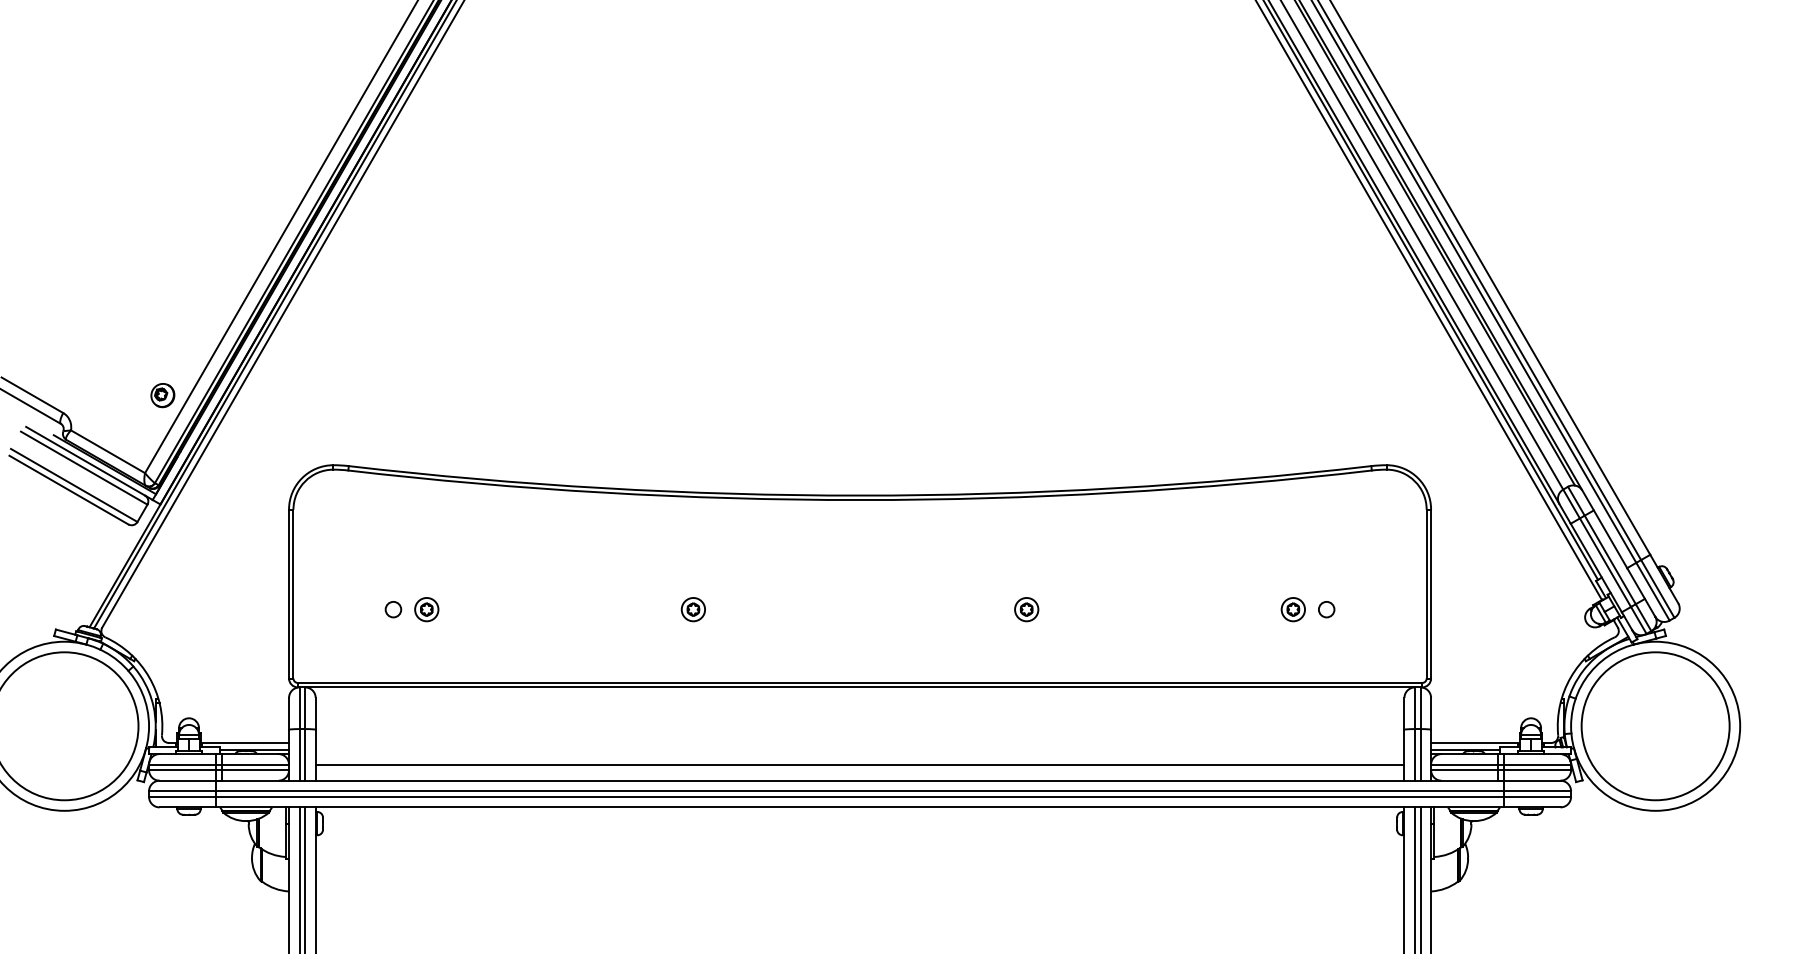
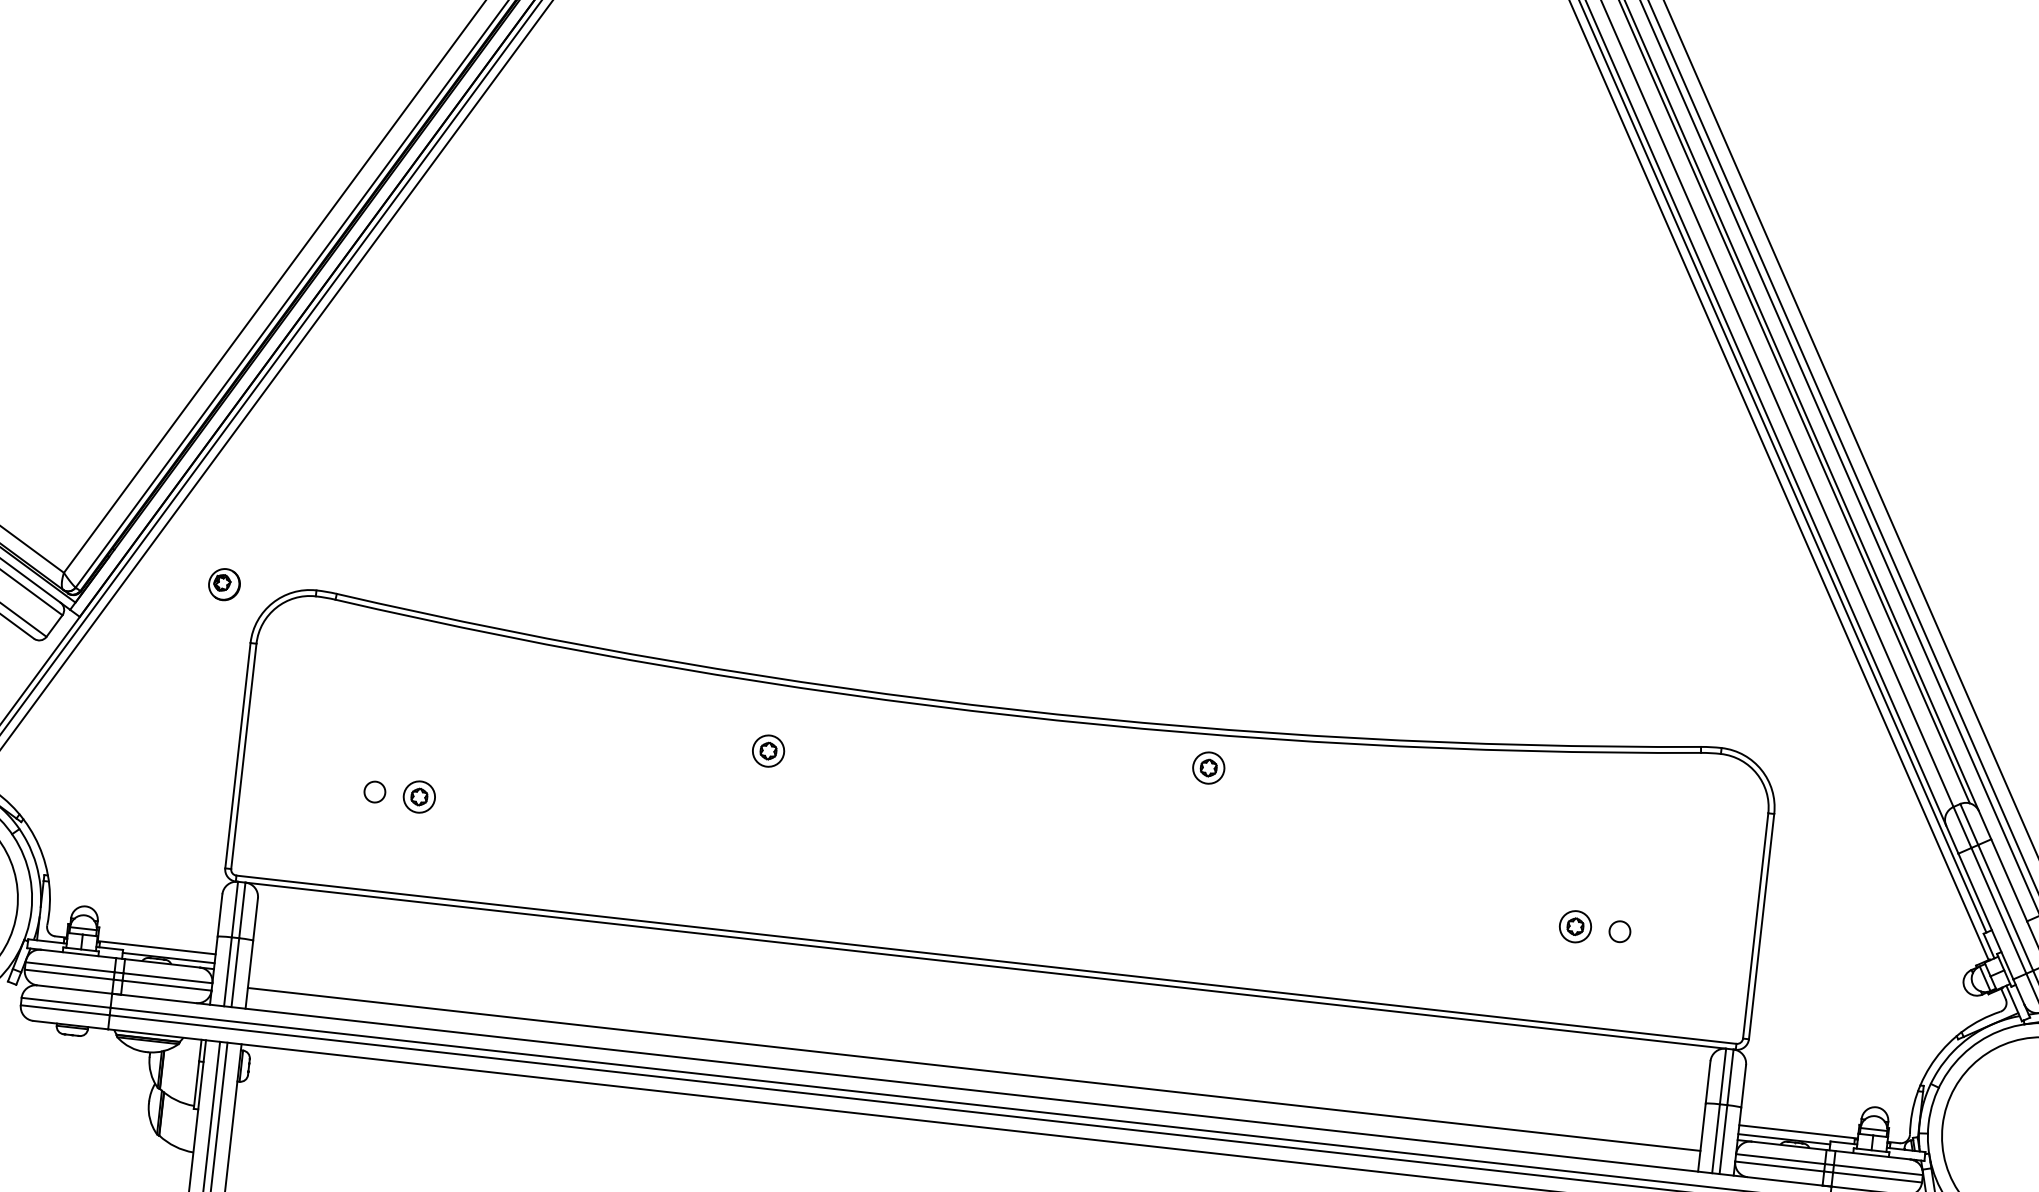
part: (162, 395) -> (223, 584), moved
part: (692, 609) -> (767, 750), moved
part: (1026, 609) -> (1208, 767), moved

